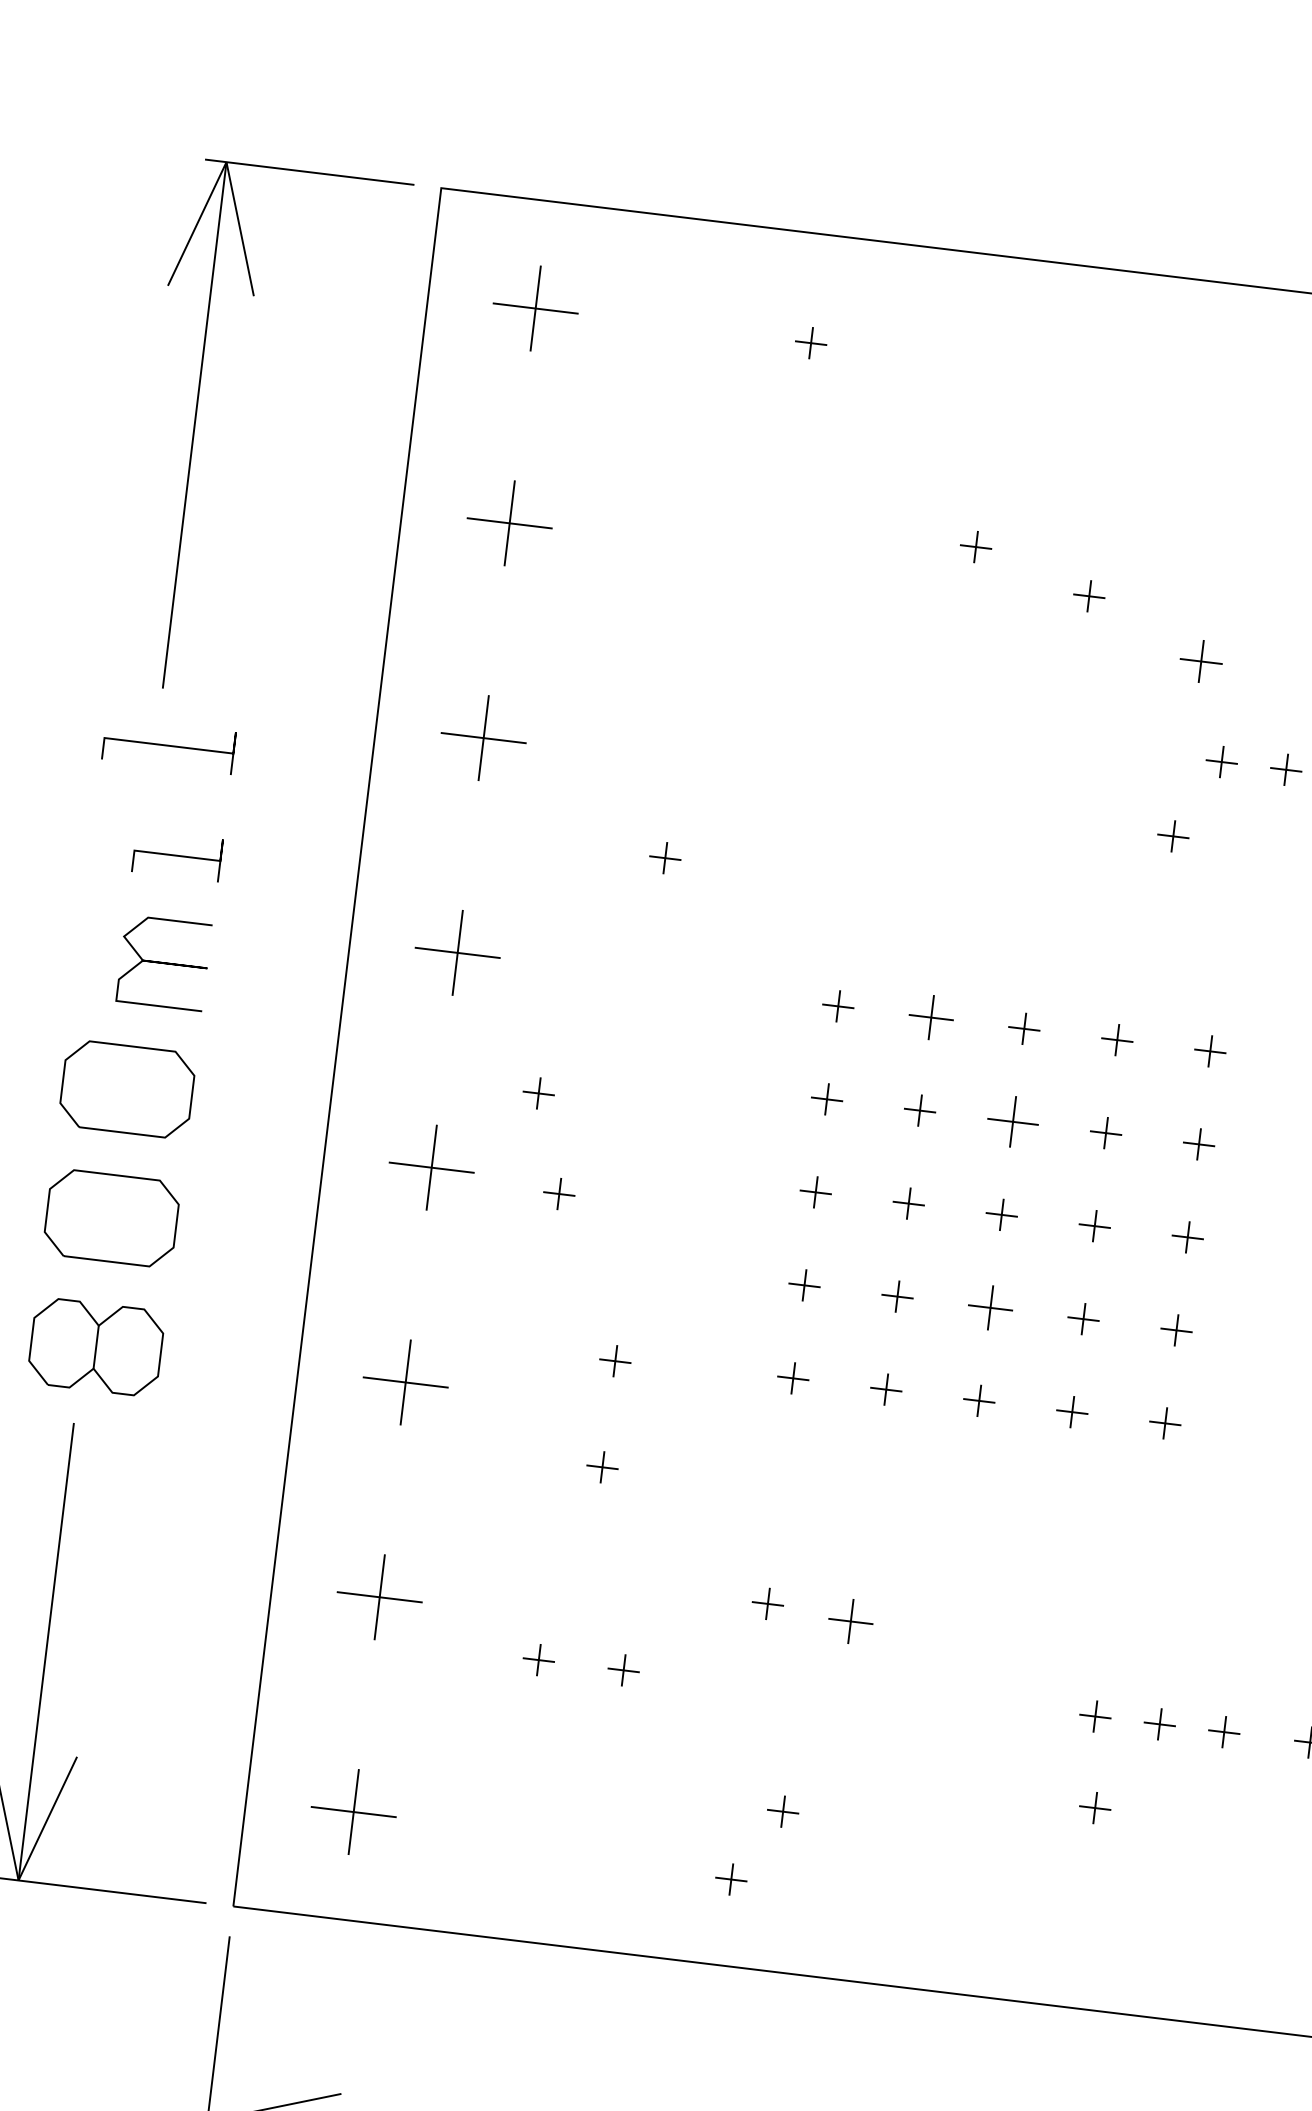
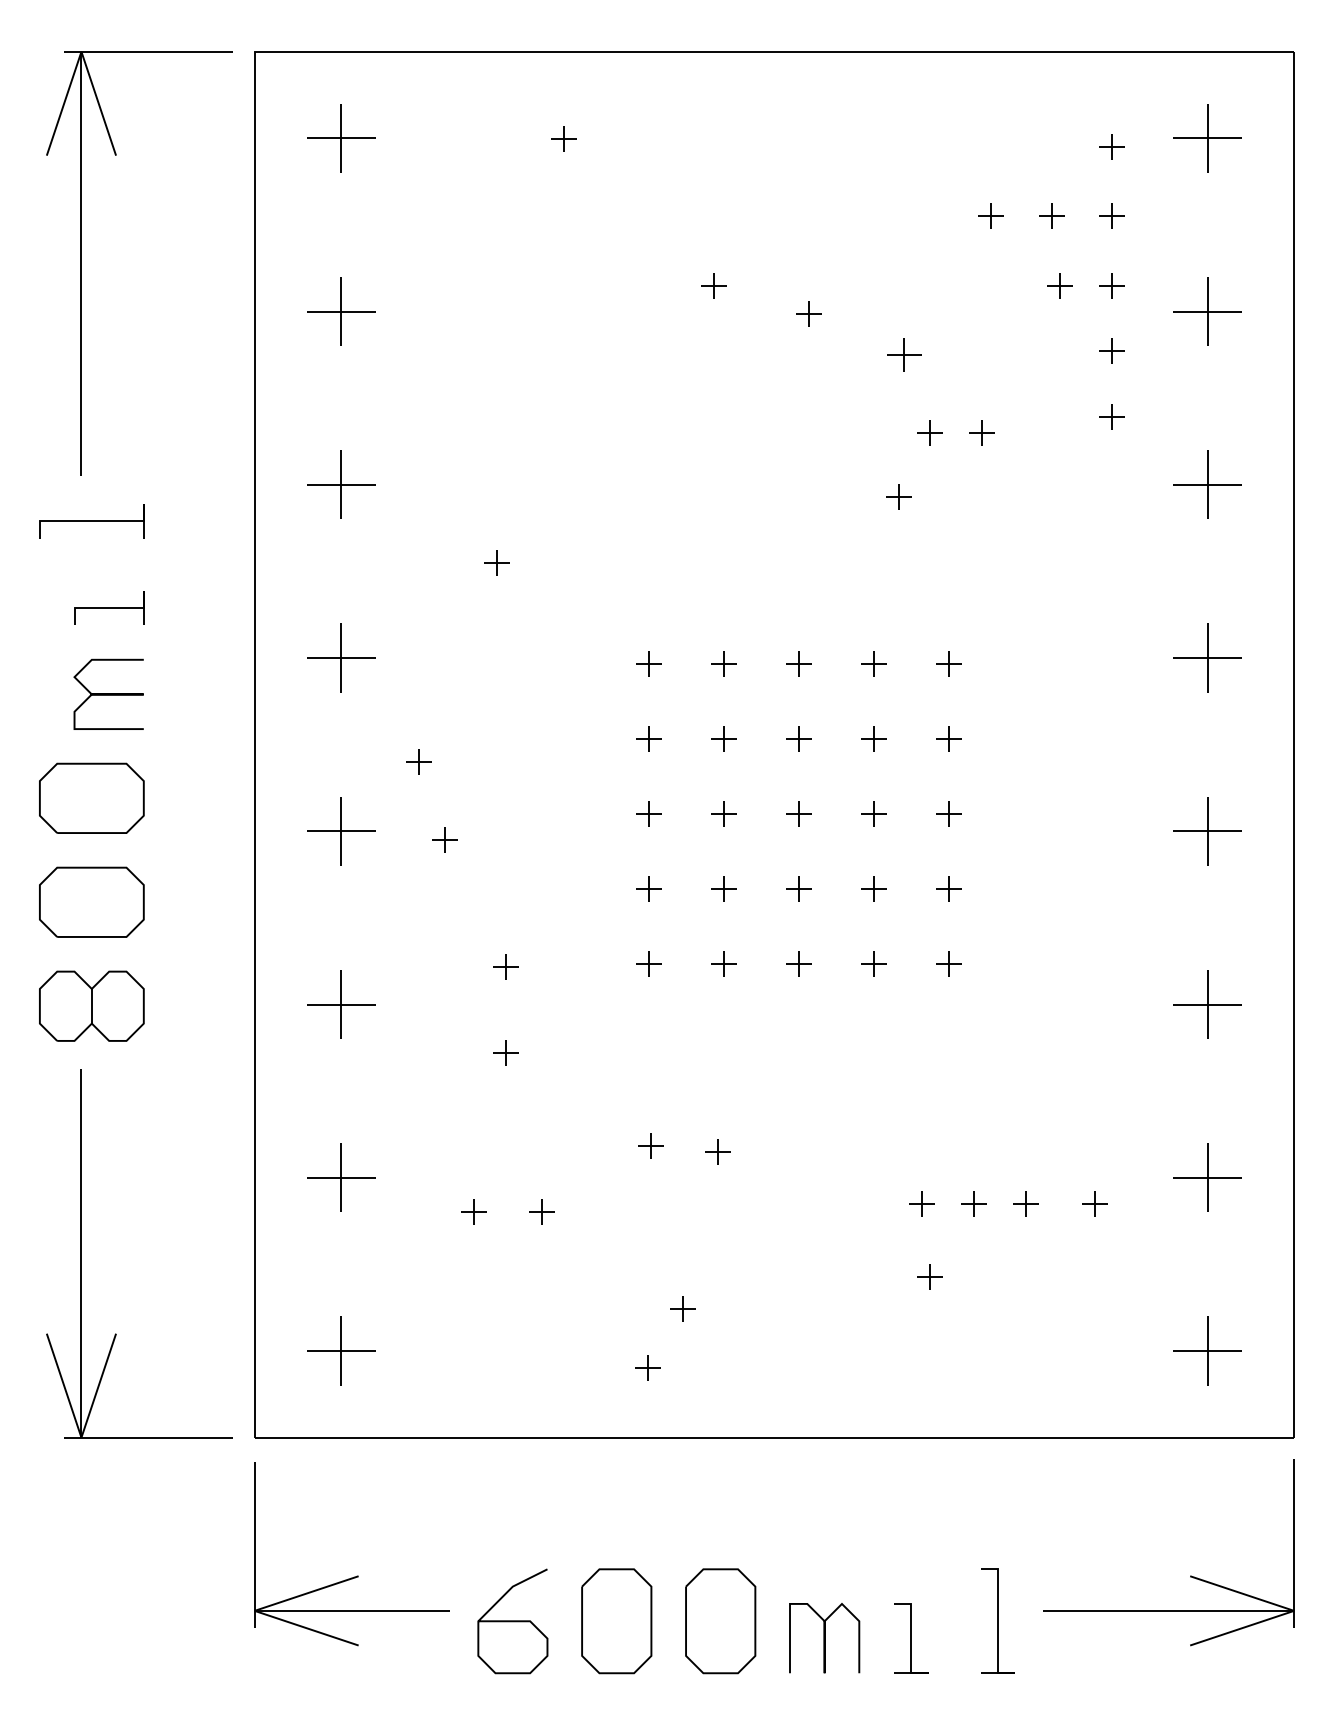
part: (930, 1016) -> (723, 663), size x0.71
part: (1012, 1121) -> (798, 738), size x0.62
part: (989, 1307) -> (798, 888), size x0.71
part: (850, 1621) -> (717, 1151), size x0.71

